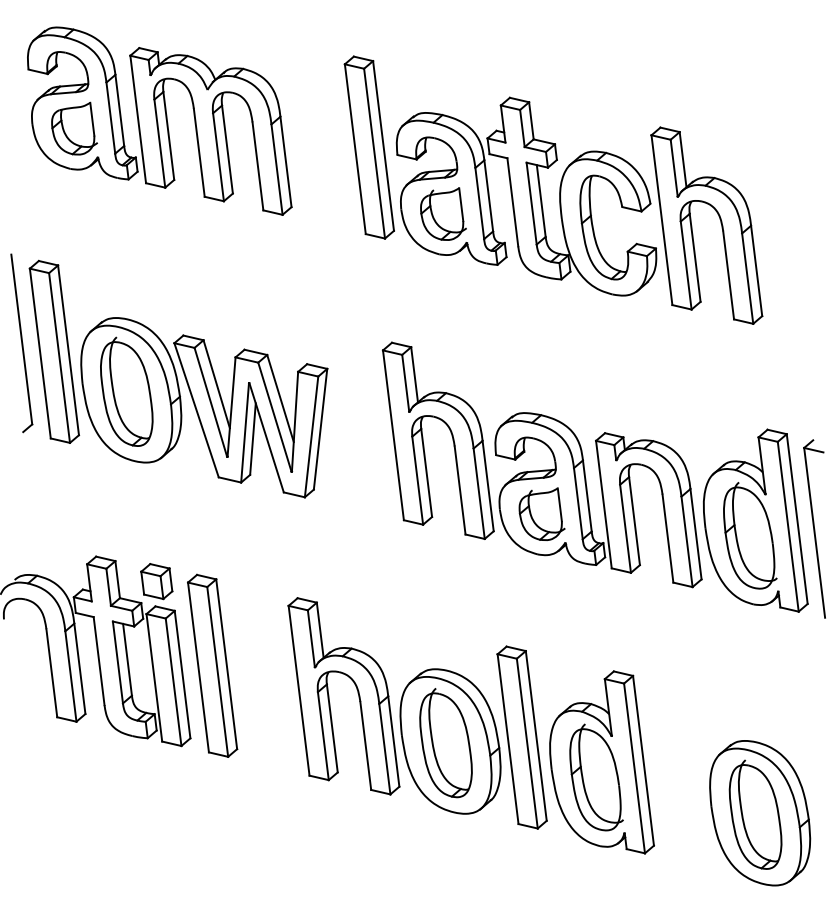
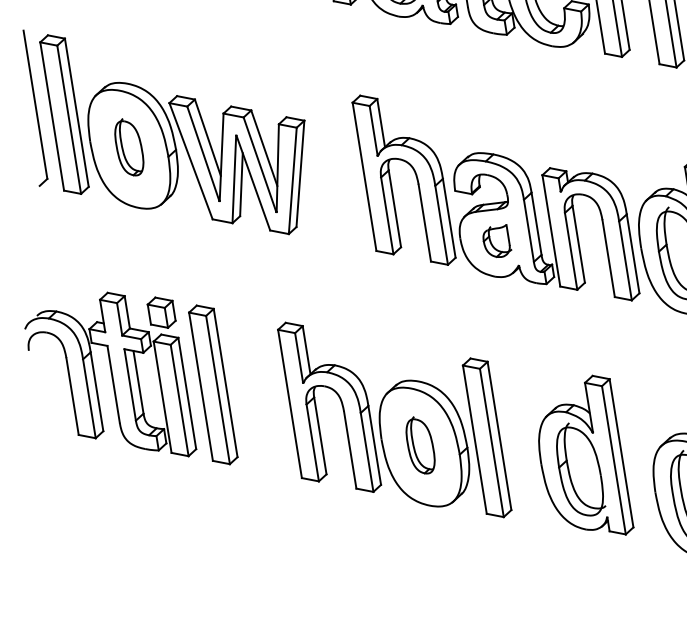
part: (126, 391) -> (128, 147), size x0.6
part: (541, 513) -> (496, 240), size x0.7
part: (445, 743) -> (420, 445), size x0.6
part: (601, 762) -> (584, 456), moved

